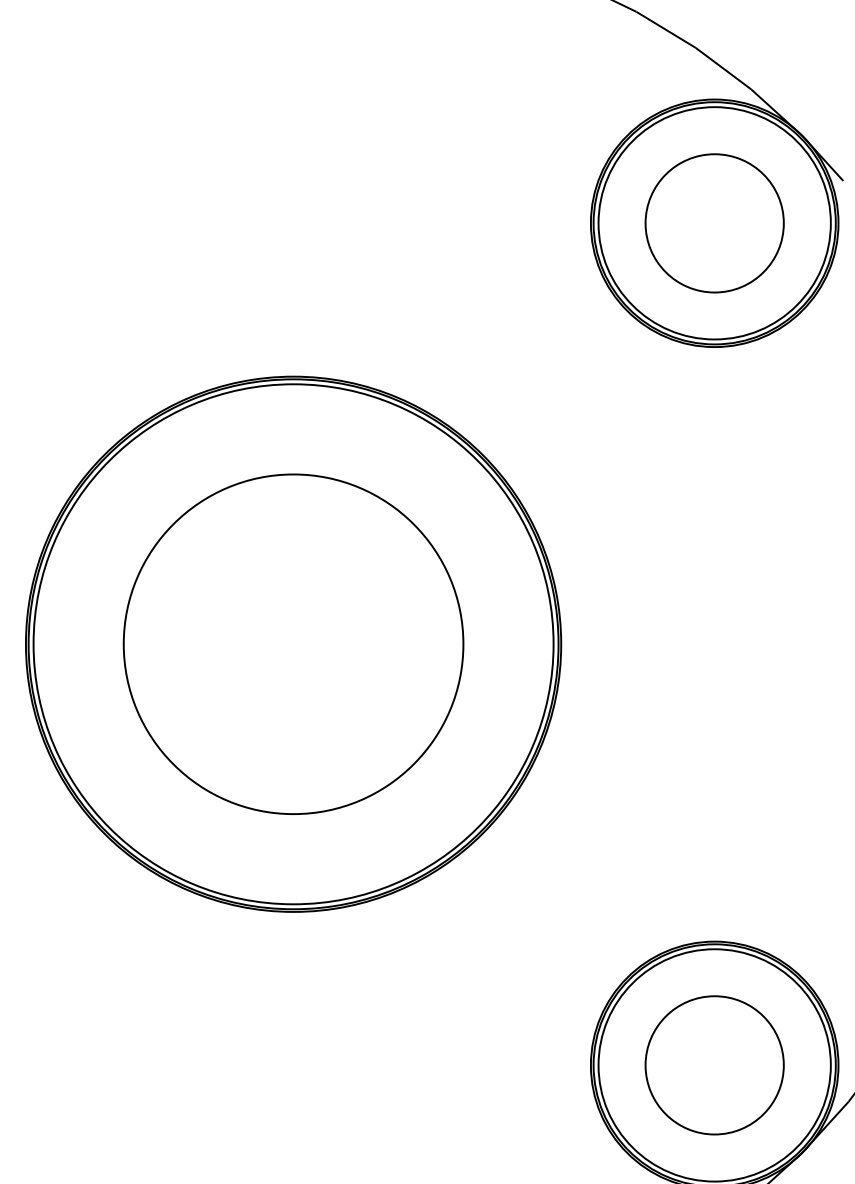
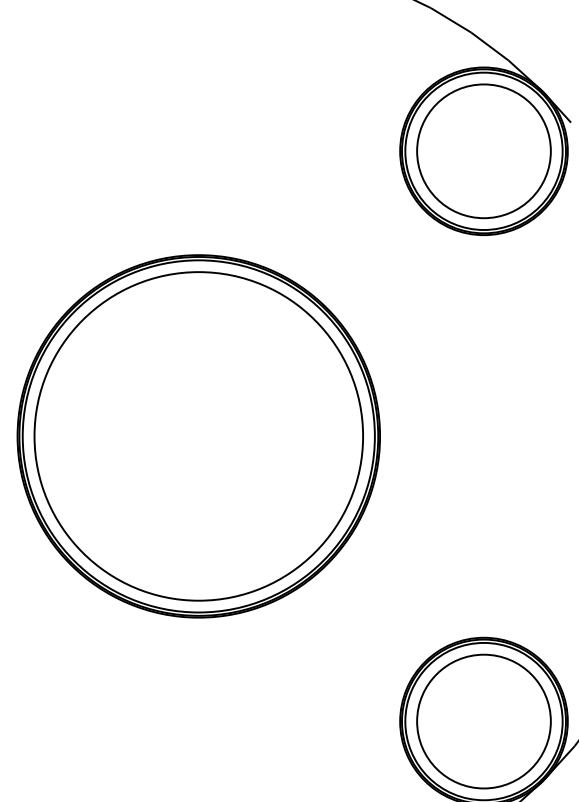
circle: (713, 223) -> (483, 151), size x1.43
circle: (293, 644) -> (198, 436), size x1.43
circle: (713, 1065) -> (483, 721), size x1.43

